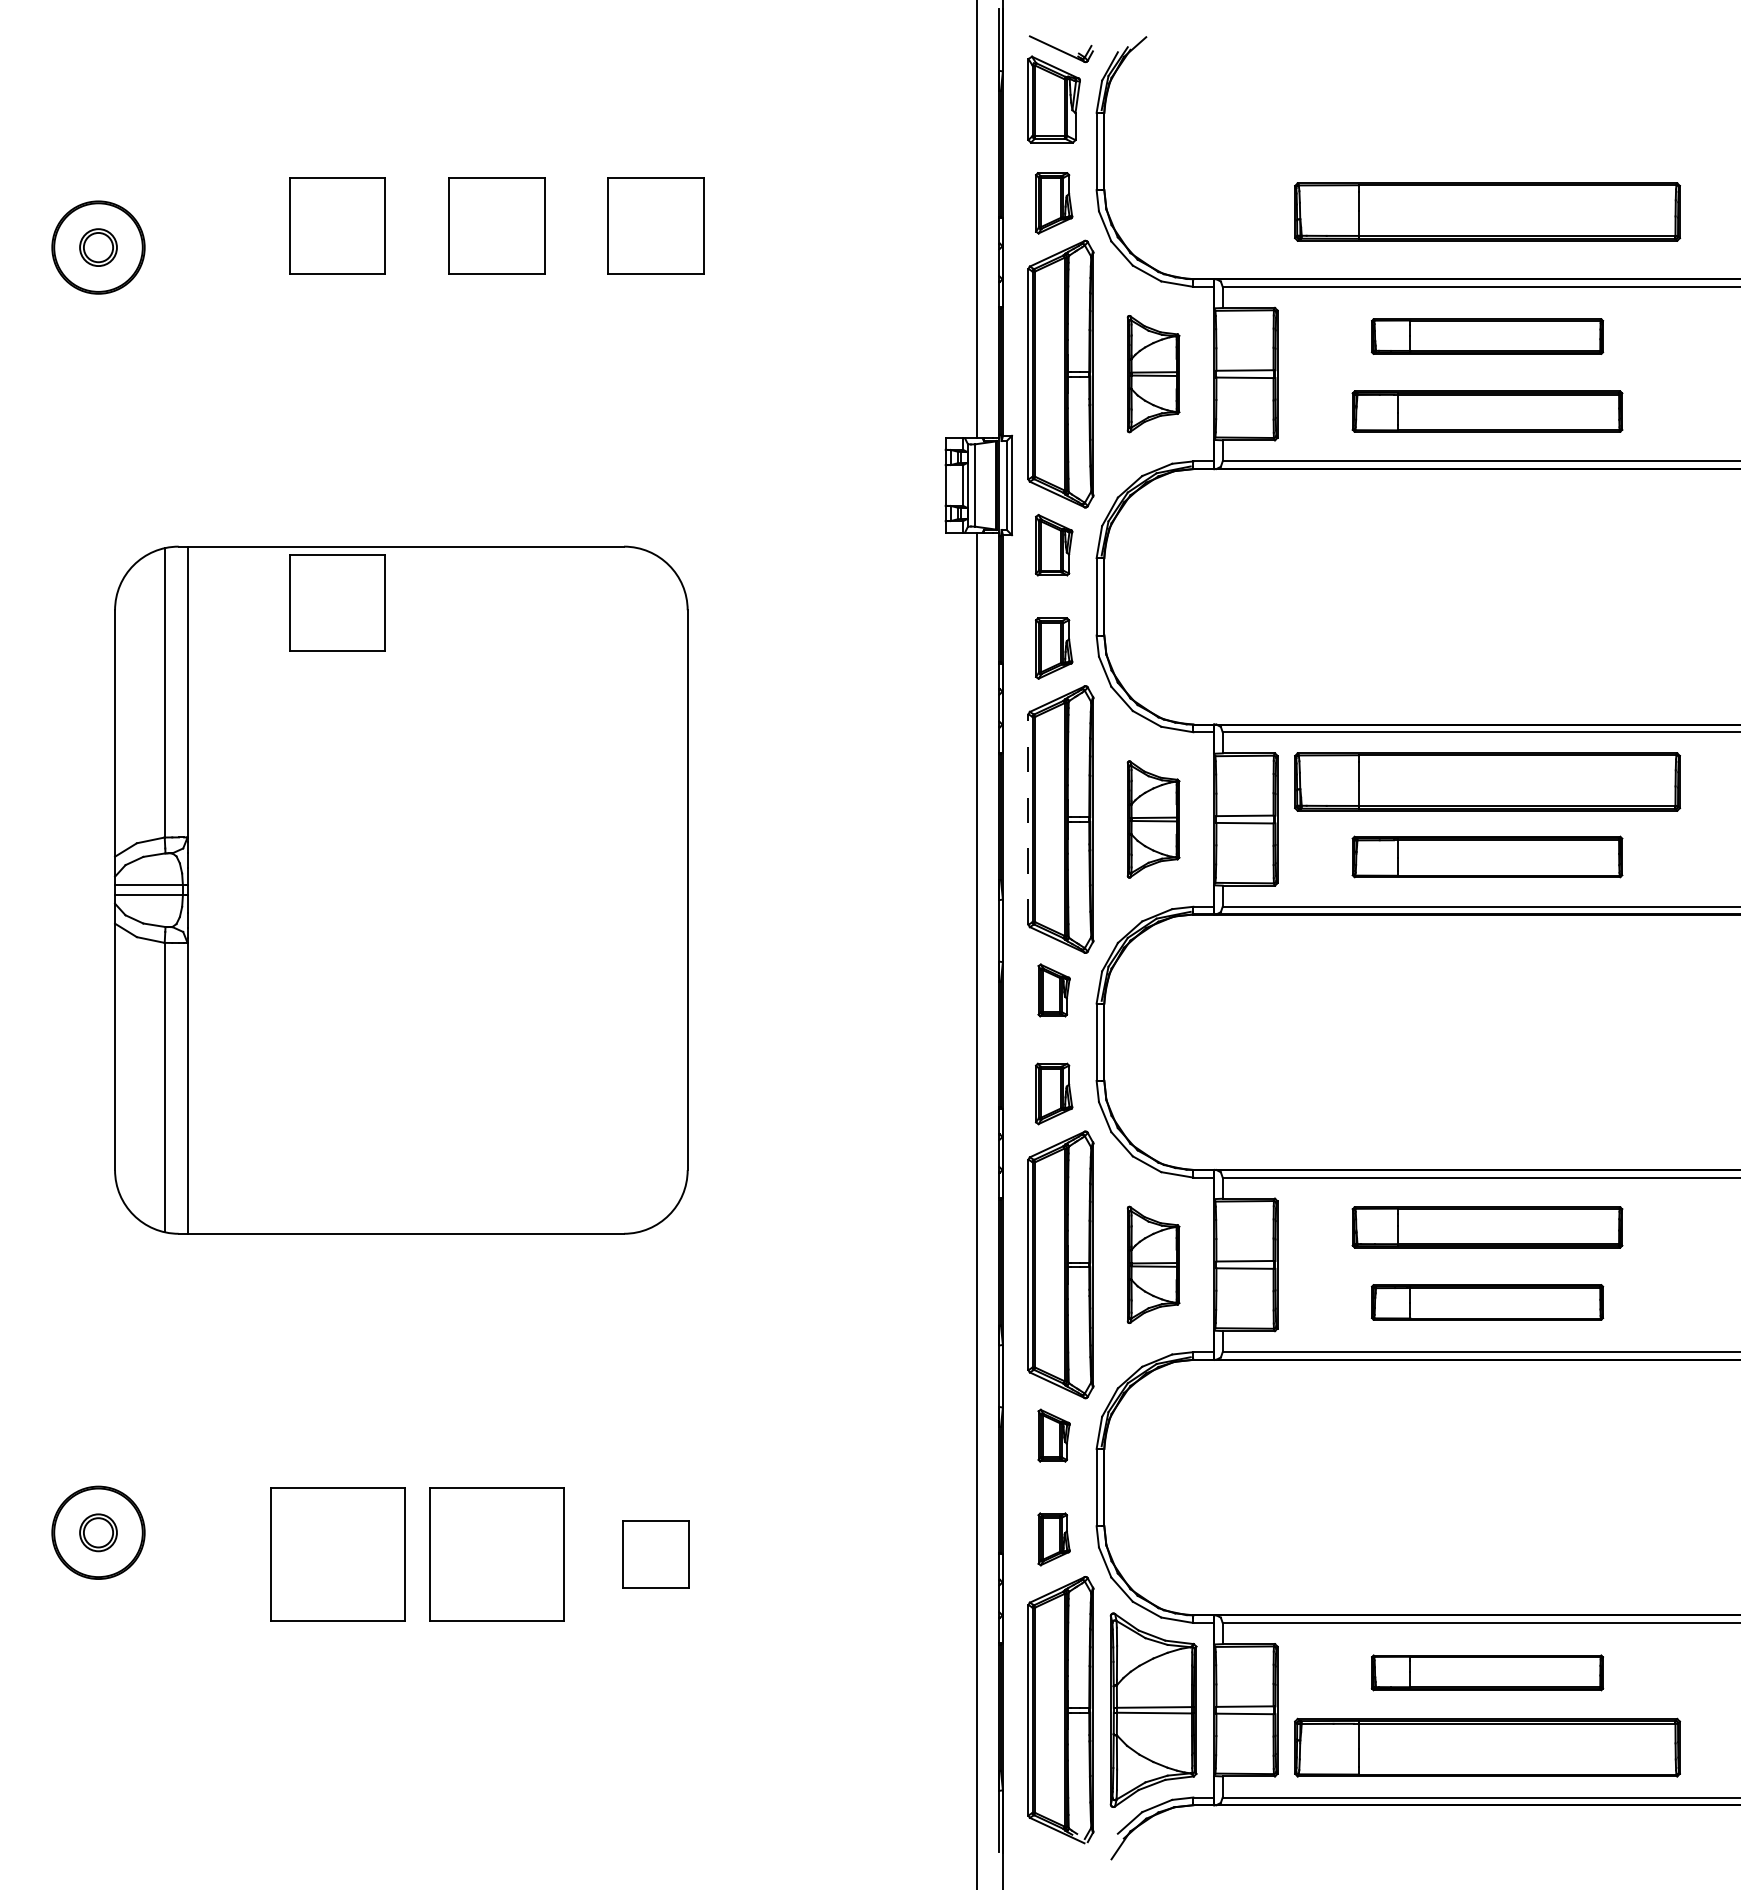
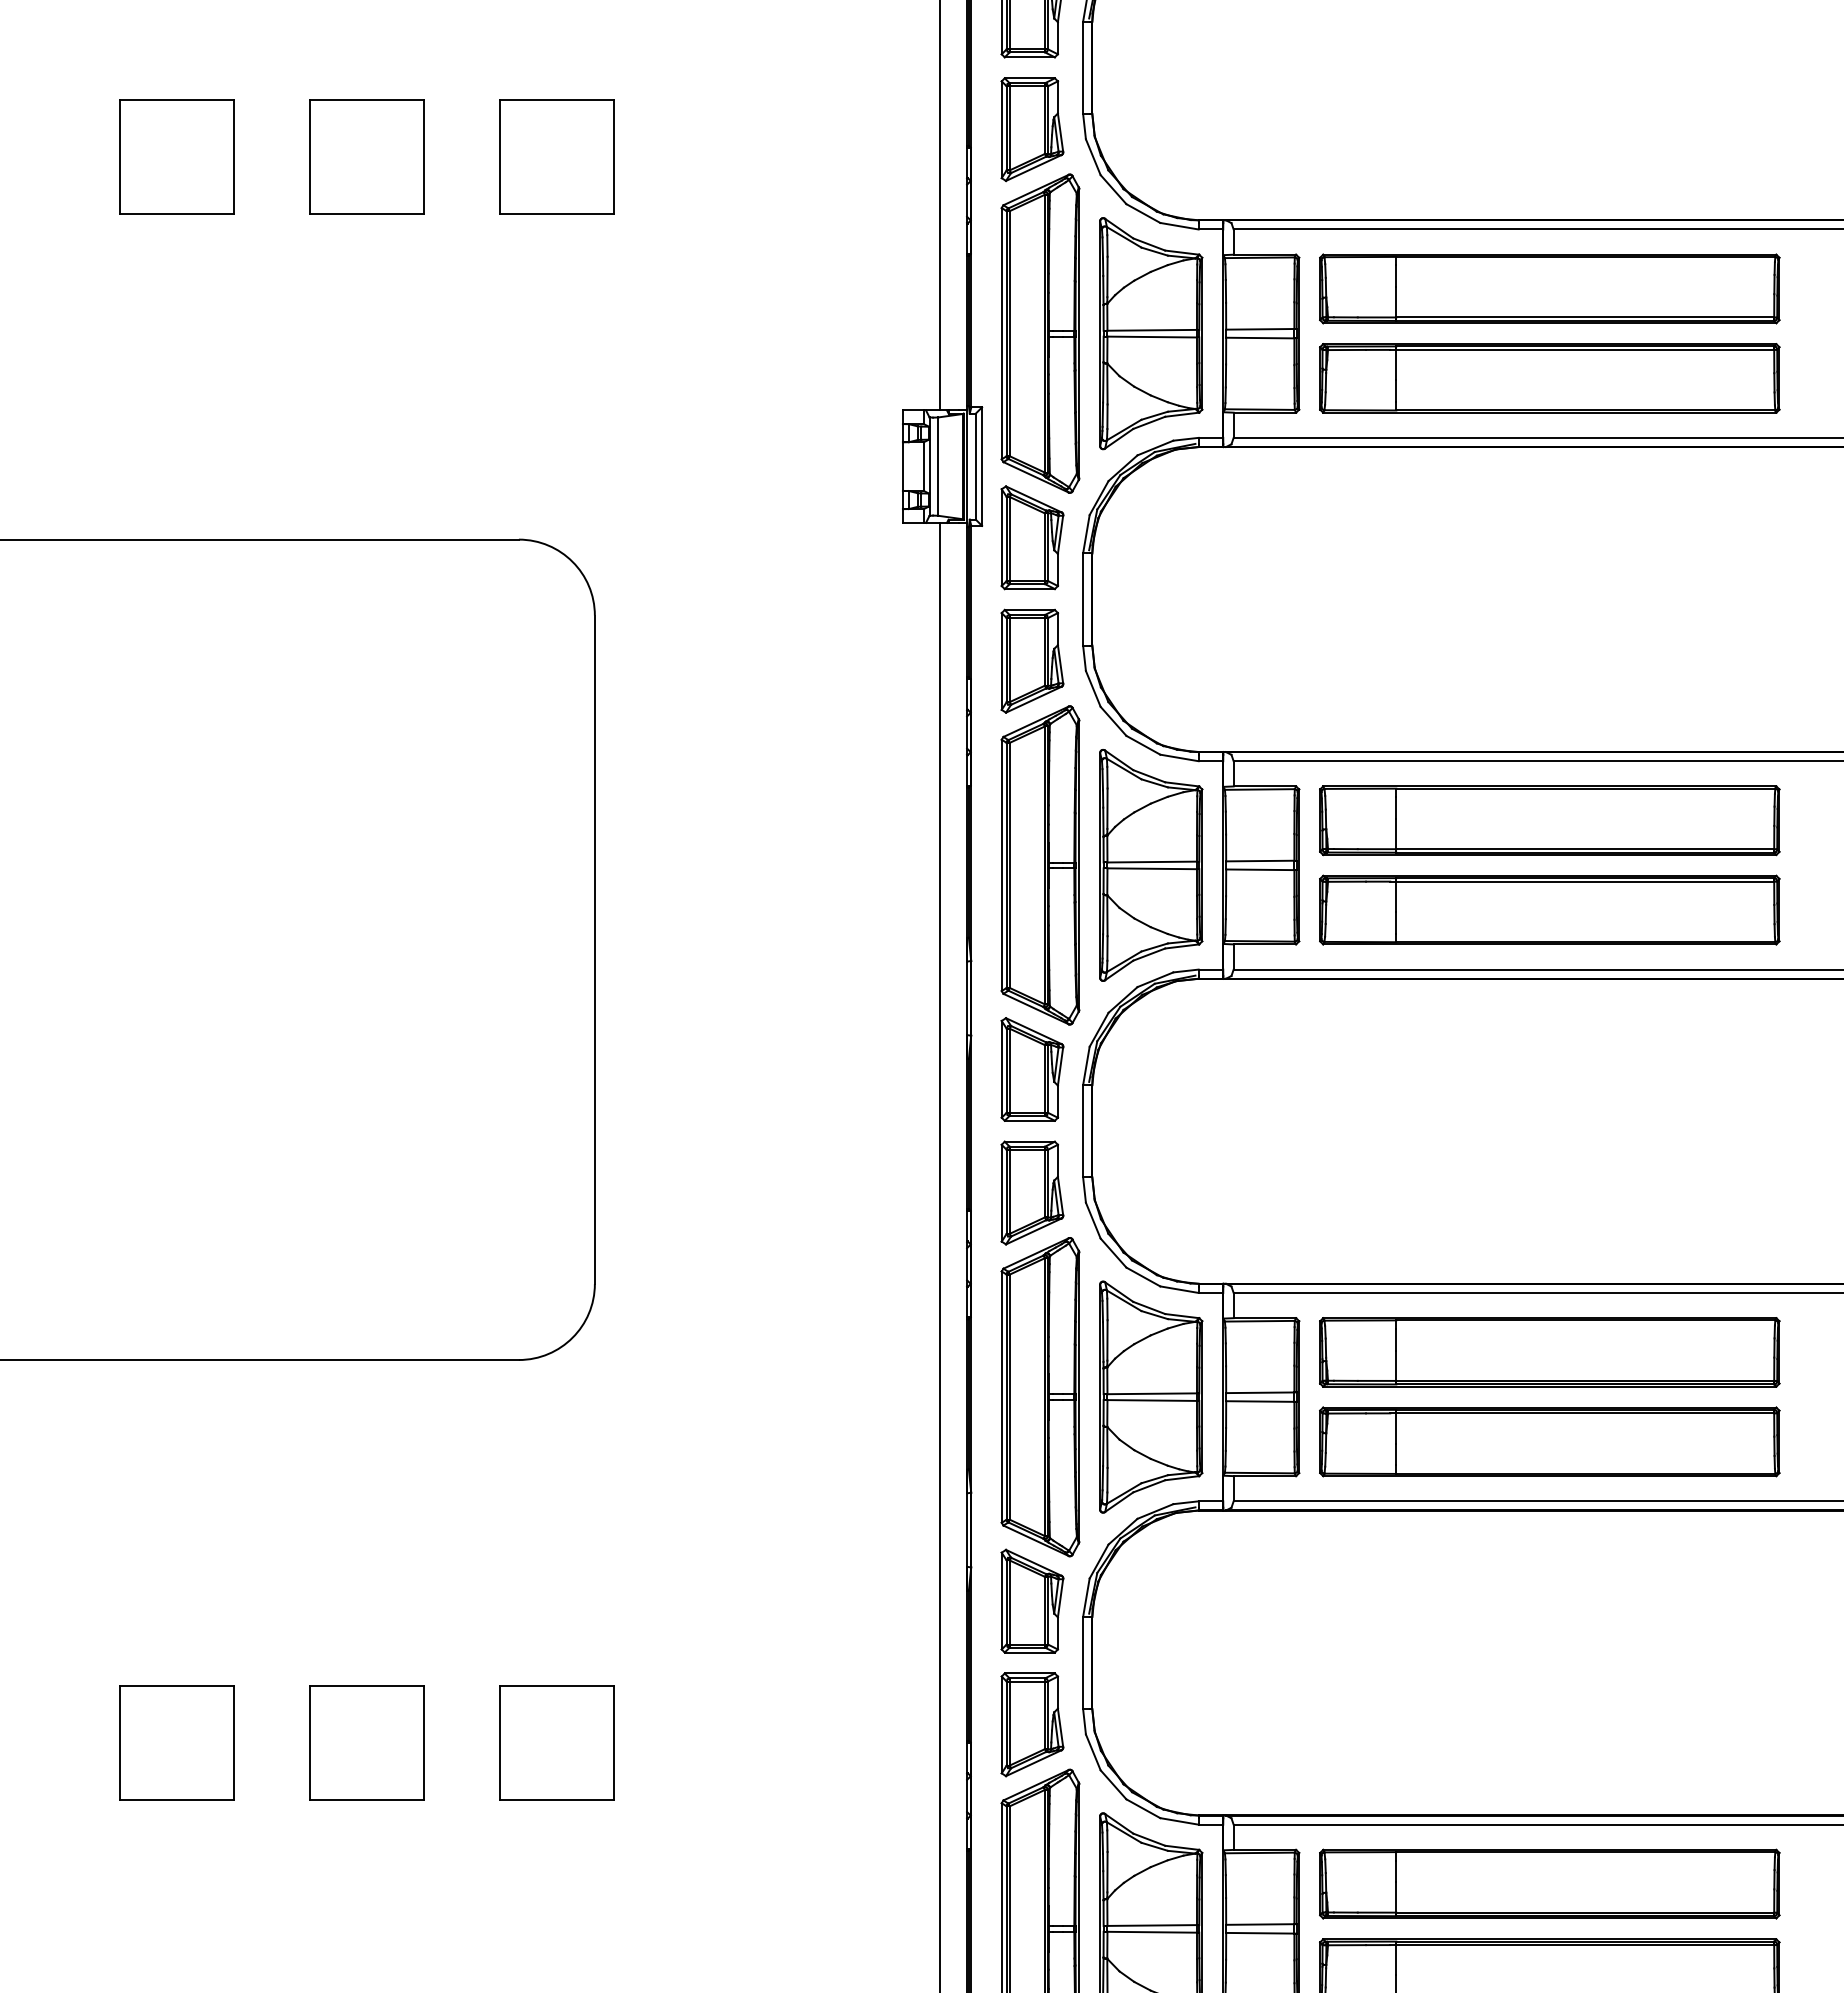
part: (1053, 203) -> (1031, 129), size x1.43
part: (1487, 211) -> (1549, 139), removed
part: (1487, 336) -> (1549, 288), size x1.67
part: (1153, 373) -> (1151, 332), size x1.67
part: (1487, 411) -> (1549, 378), size x1.43
part: (1053, 545) -> (1031, 538), size x1.43
part: (337, 602) -> (176, 606), removed
part: (1053, 648) -> (1031, 661), size x1.43
line: (1028, 819) -> (1001, 865), dashed -> solid
part: (1153, 819) -> (1151, 865), size x1.67
part: (1487, 856) -> (1549, 909), size x1.43
part: (1053, 990) -> (1031, 1069), size x1.67
part: (1053, 1093) -> (1031, 1192), size x1.43
part: (1487, 1227) -> (1549, 1352), size x1.43
part: (1153, 1264) -> (1151, 1396), size x1.67
part: (1487, 1302) -> (1549, 1442), size x1.67
part: (1053, 1435) -> (1031, 1600), size x1.67
part: (1053, 1539) -> (1031, 1724), size x1.67
part: (337, 1554) -> (176, 1742), size x0.71
part: (496, 1554) -> (366, 1742), size x0.71
part: (655, 1554) -> (556, 1742), size x1.43
part: (1487, 1672) -> (1549, 1883), size x1.67

